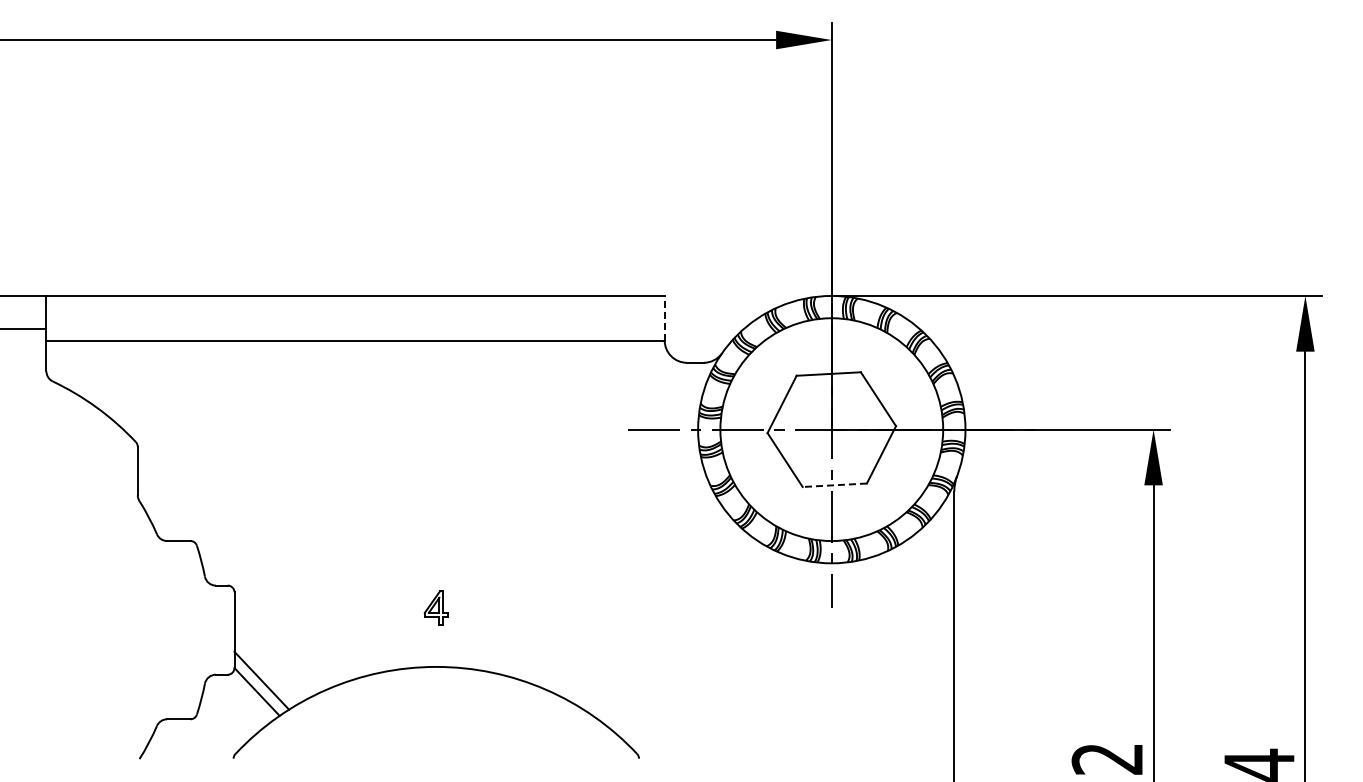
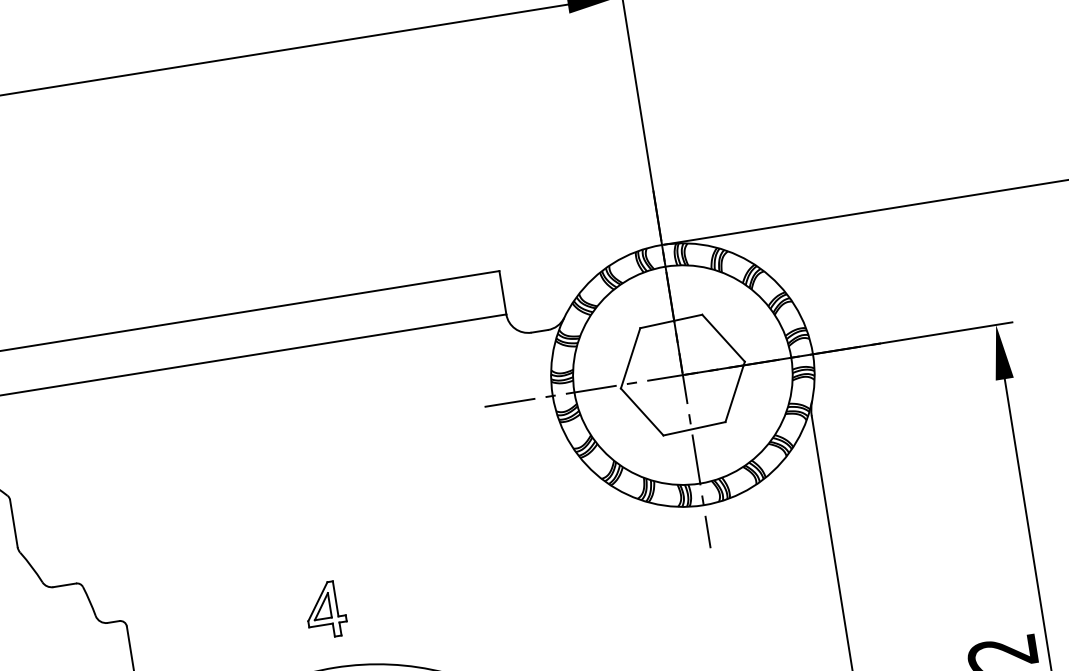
line: (664, 317) -> (502, 292), dashed -> solid
line: (834, 485) -> (694, 429), dashed -> solid
part: (436, 607) -> (325, 609), size x1.67

